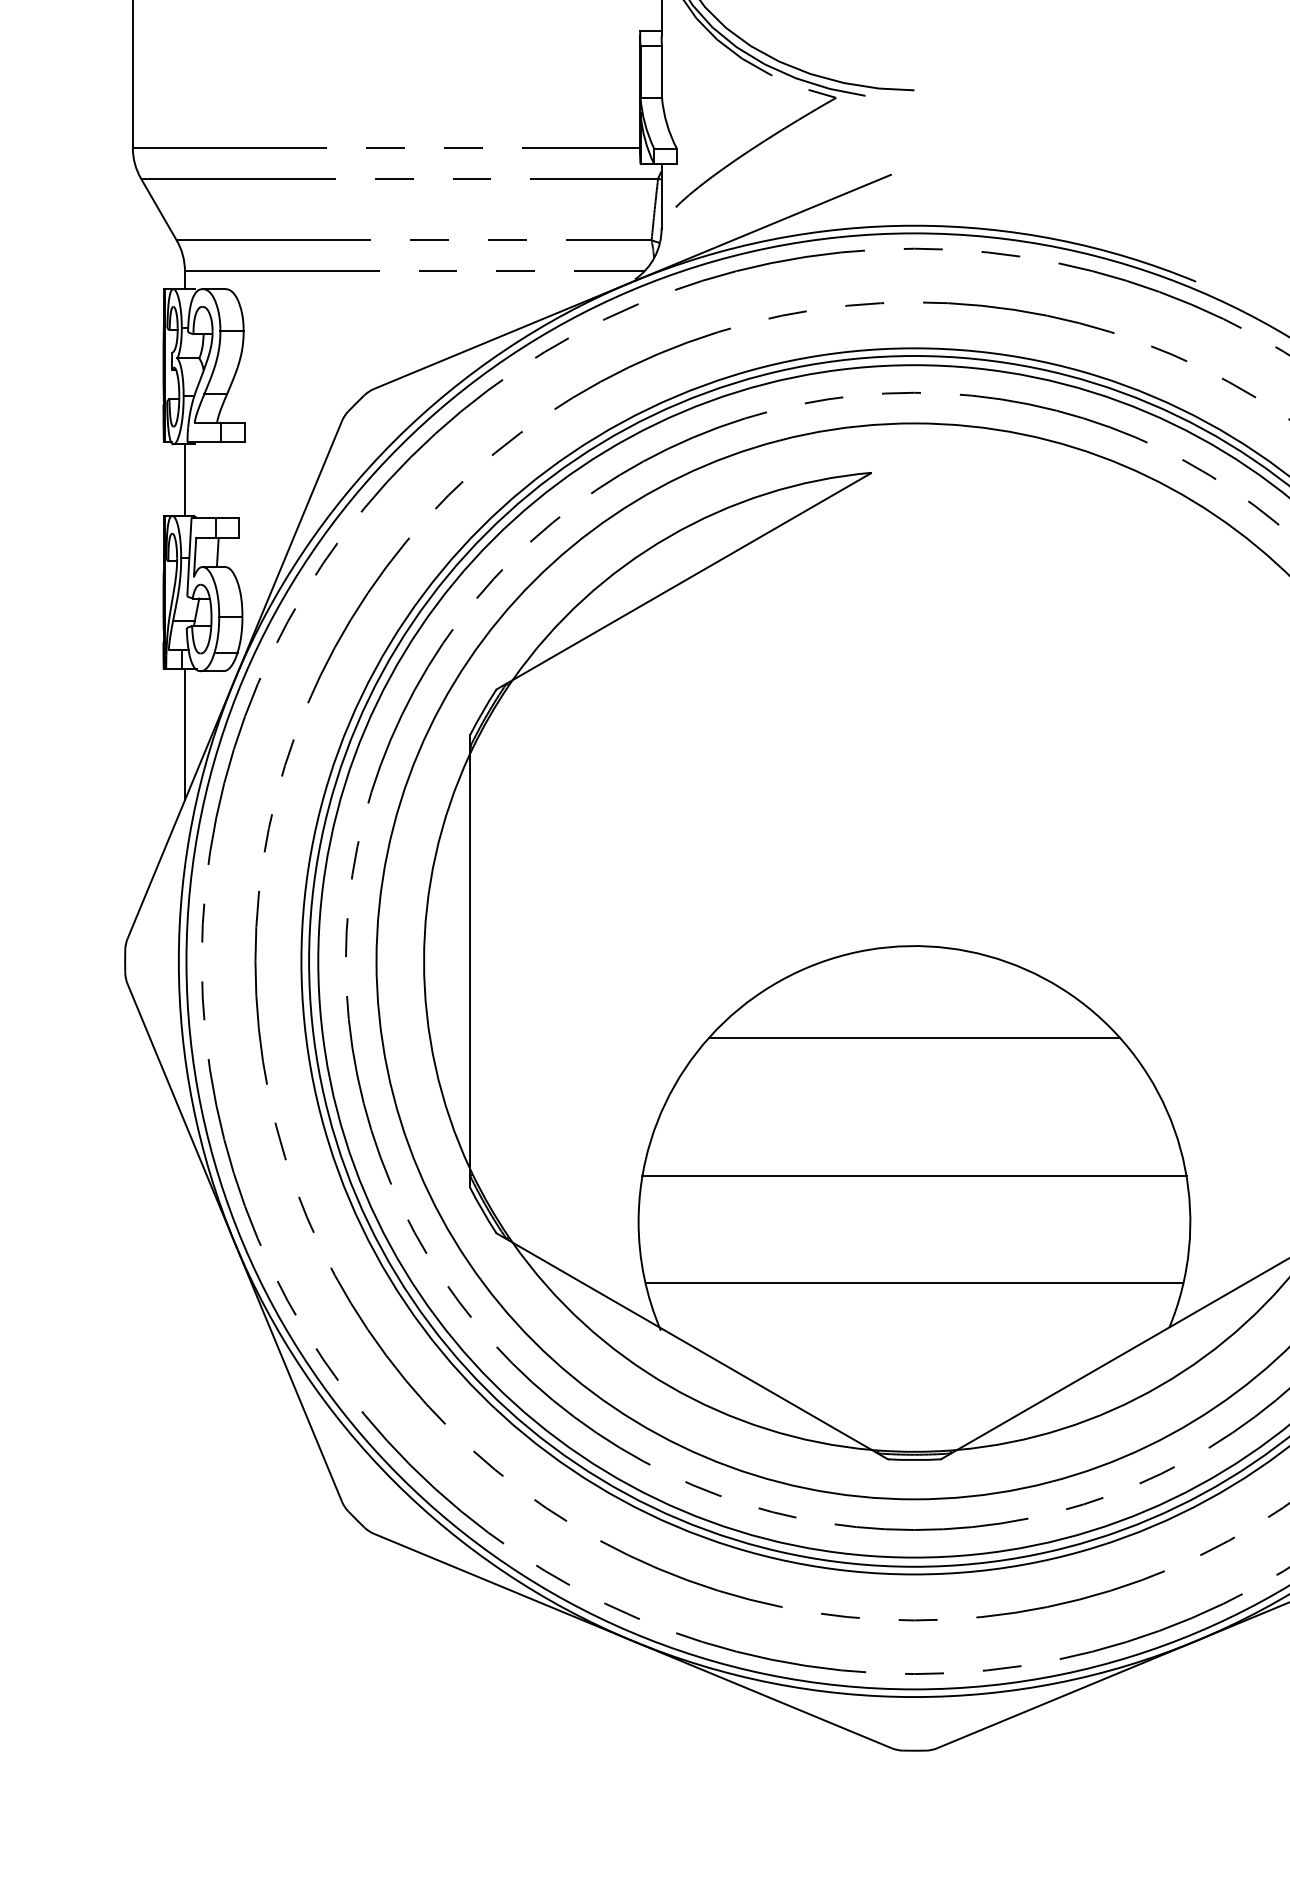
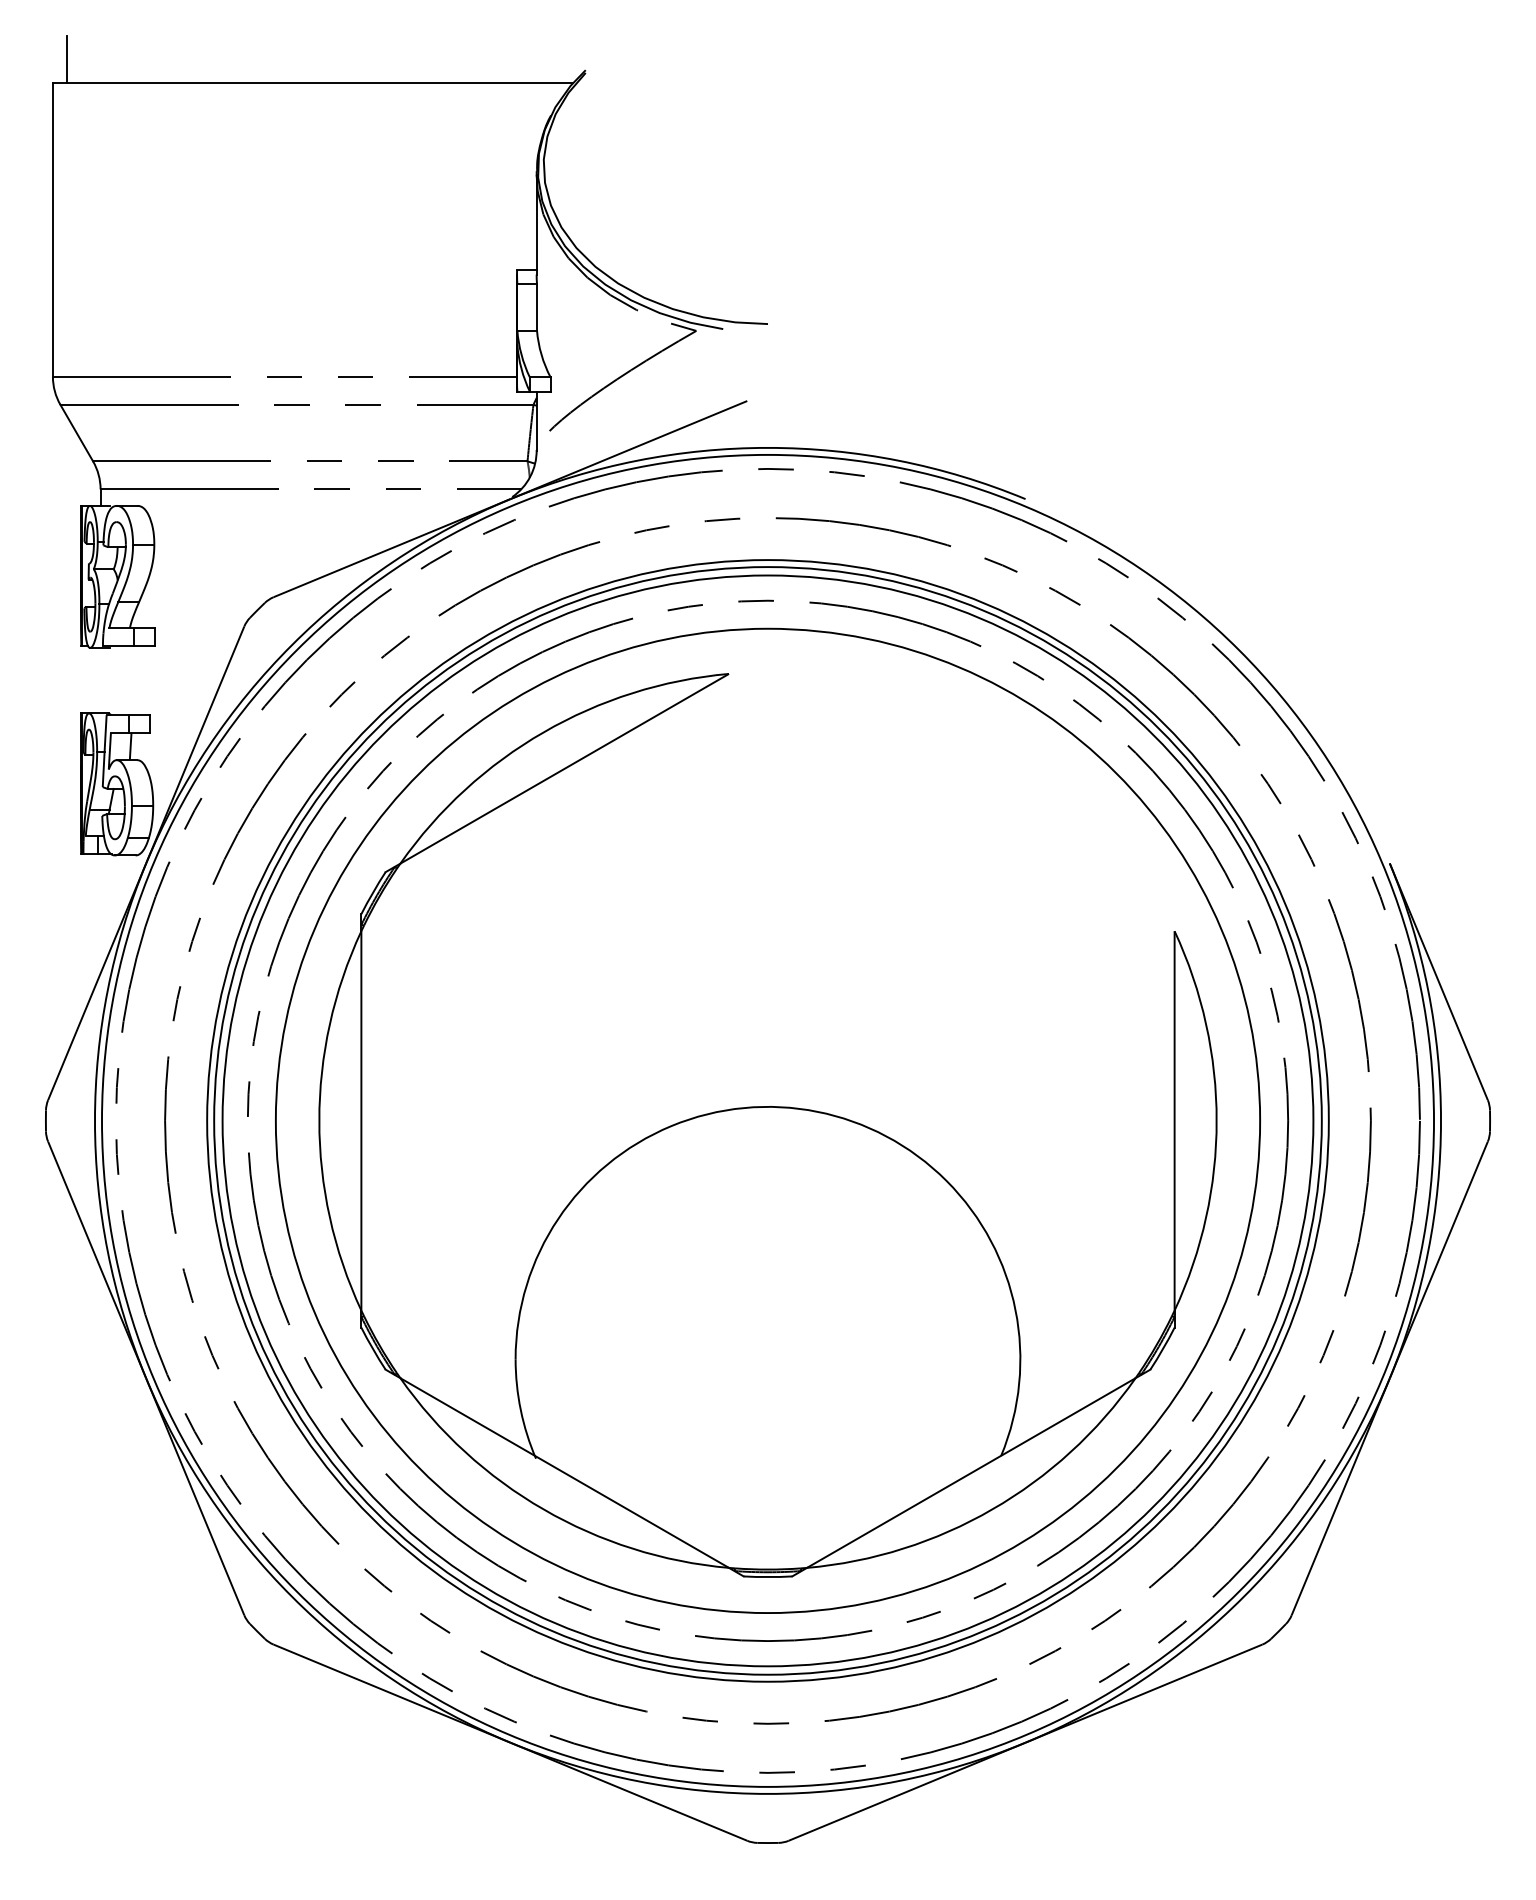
line: (184, 479) -> (100, 680), removed
line: (184, 734) -> (100, 913), removed
line: (913, 1038) -> (767, 1191), removed
line: (913, 1176) -> (767, 1317), removed
line: (913, 1283) -> (767, 1415), removed

